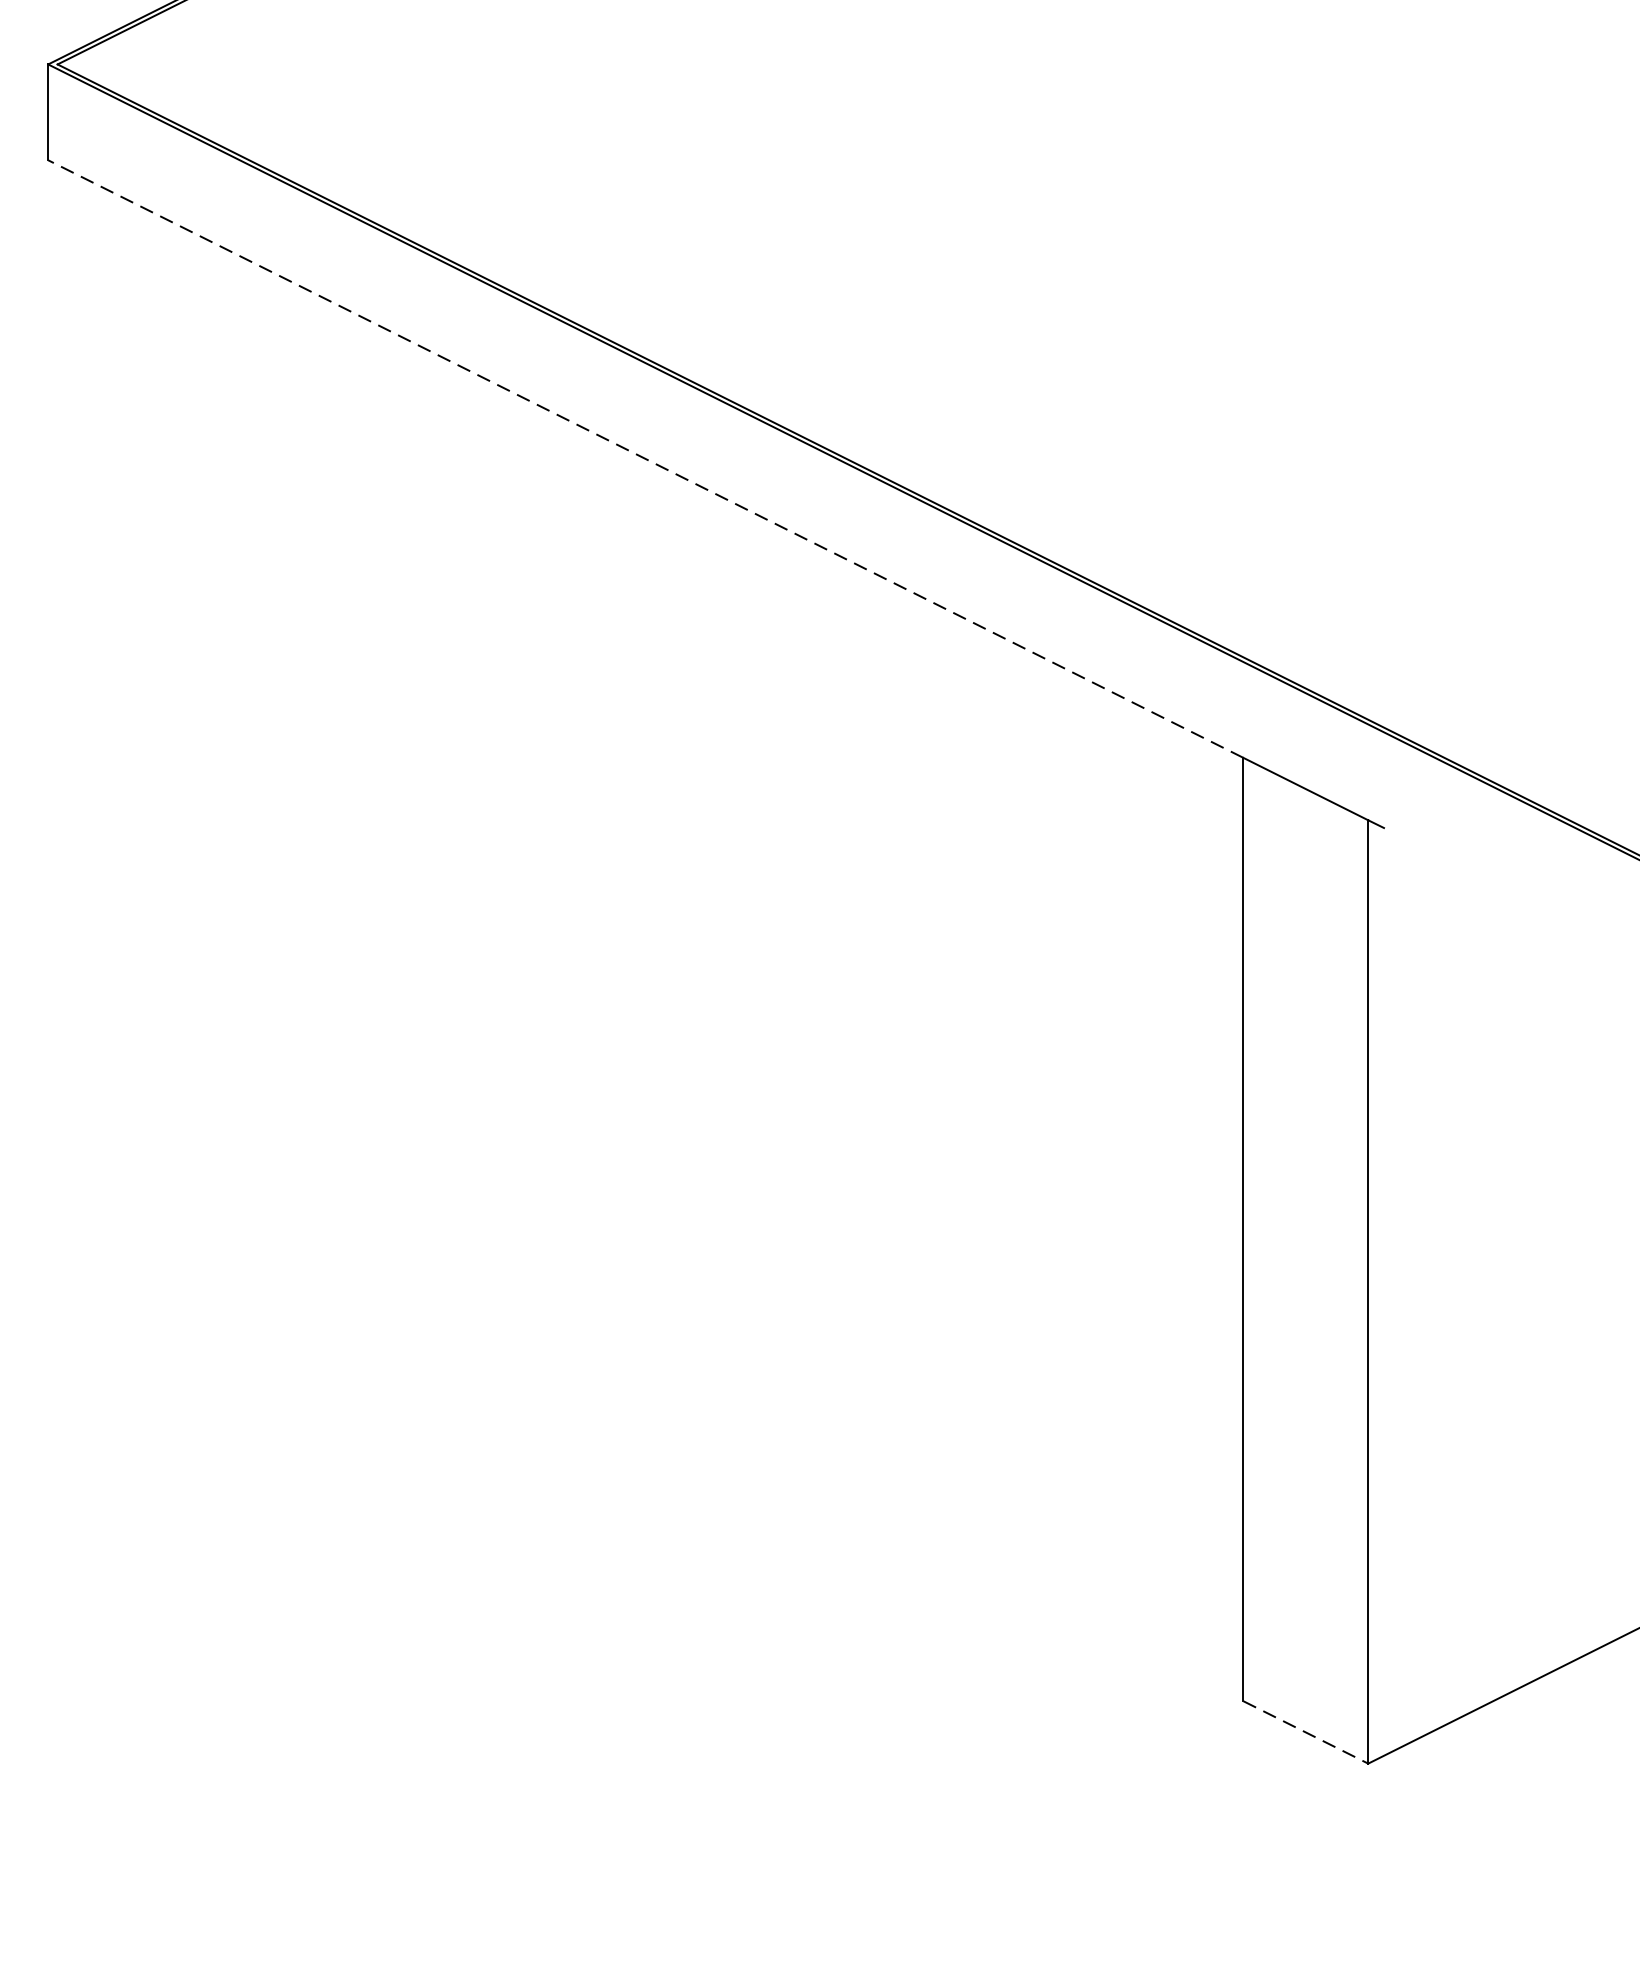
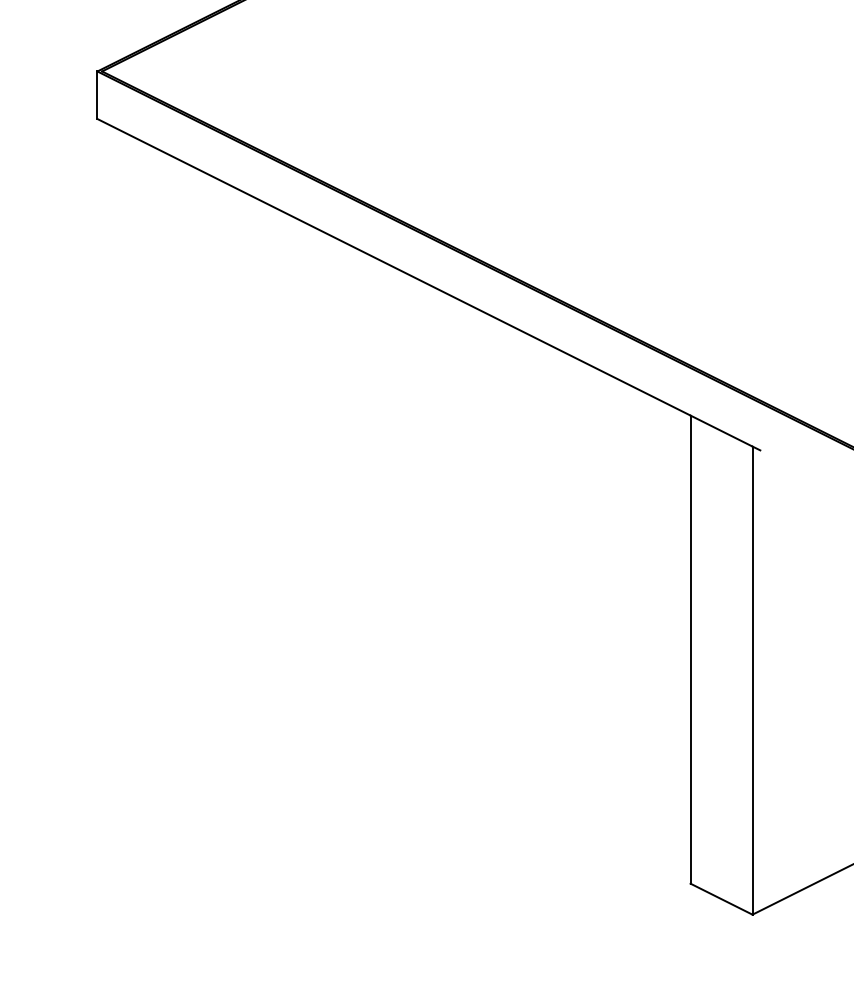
line: (646, 459) -> (394, 267), dashed -> solid
line: (1305, 1733) -> (721, 899), dashed -> solid

